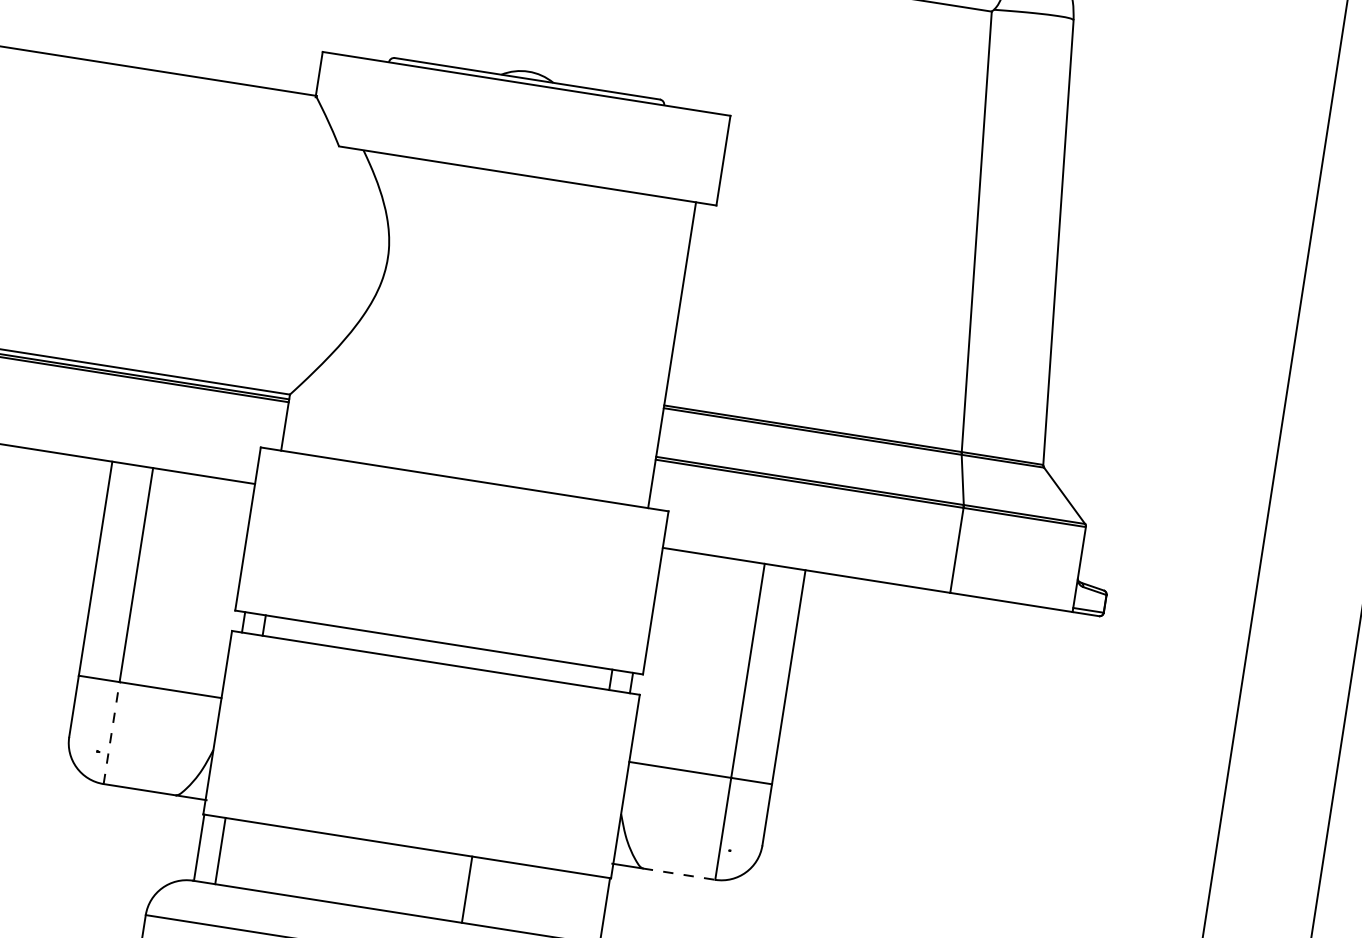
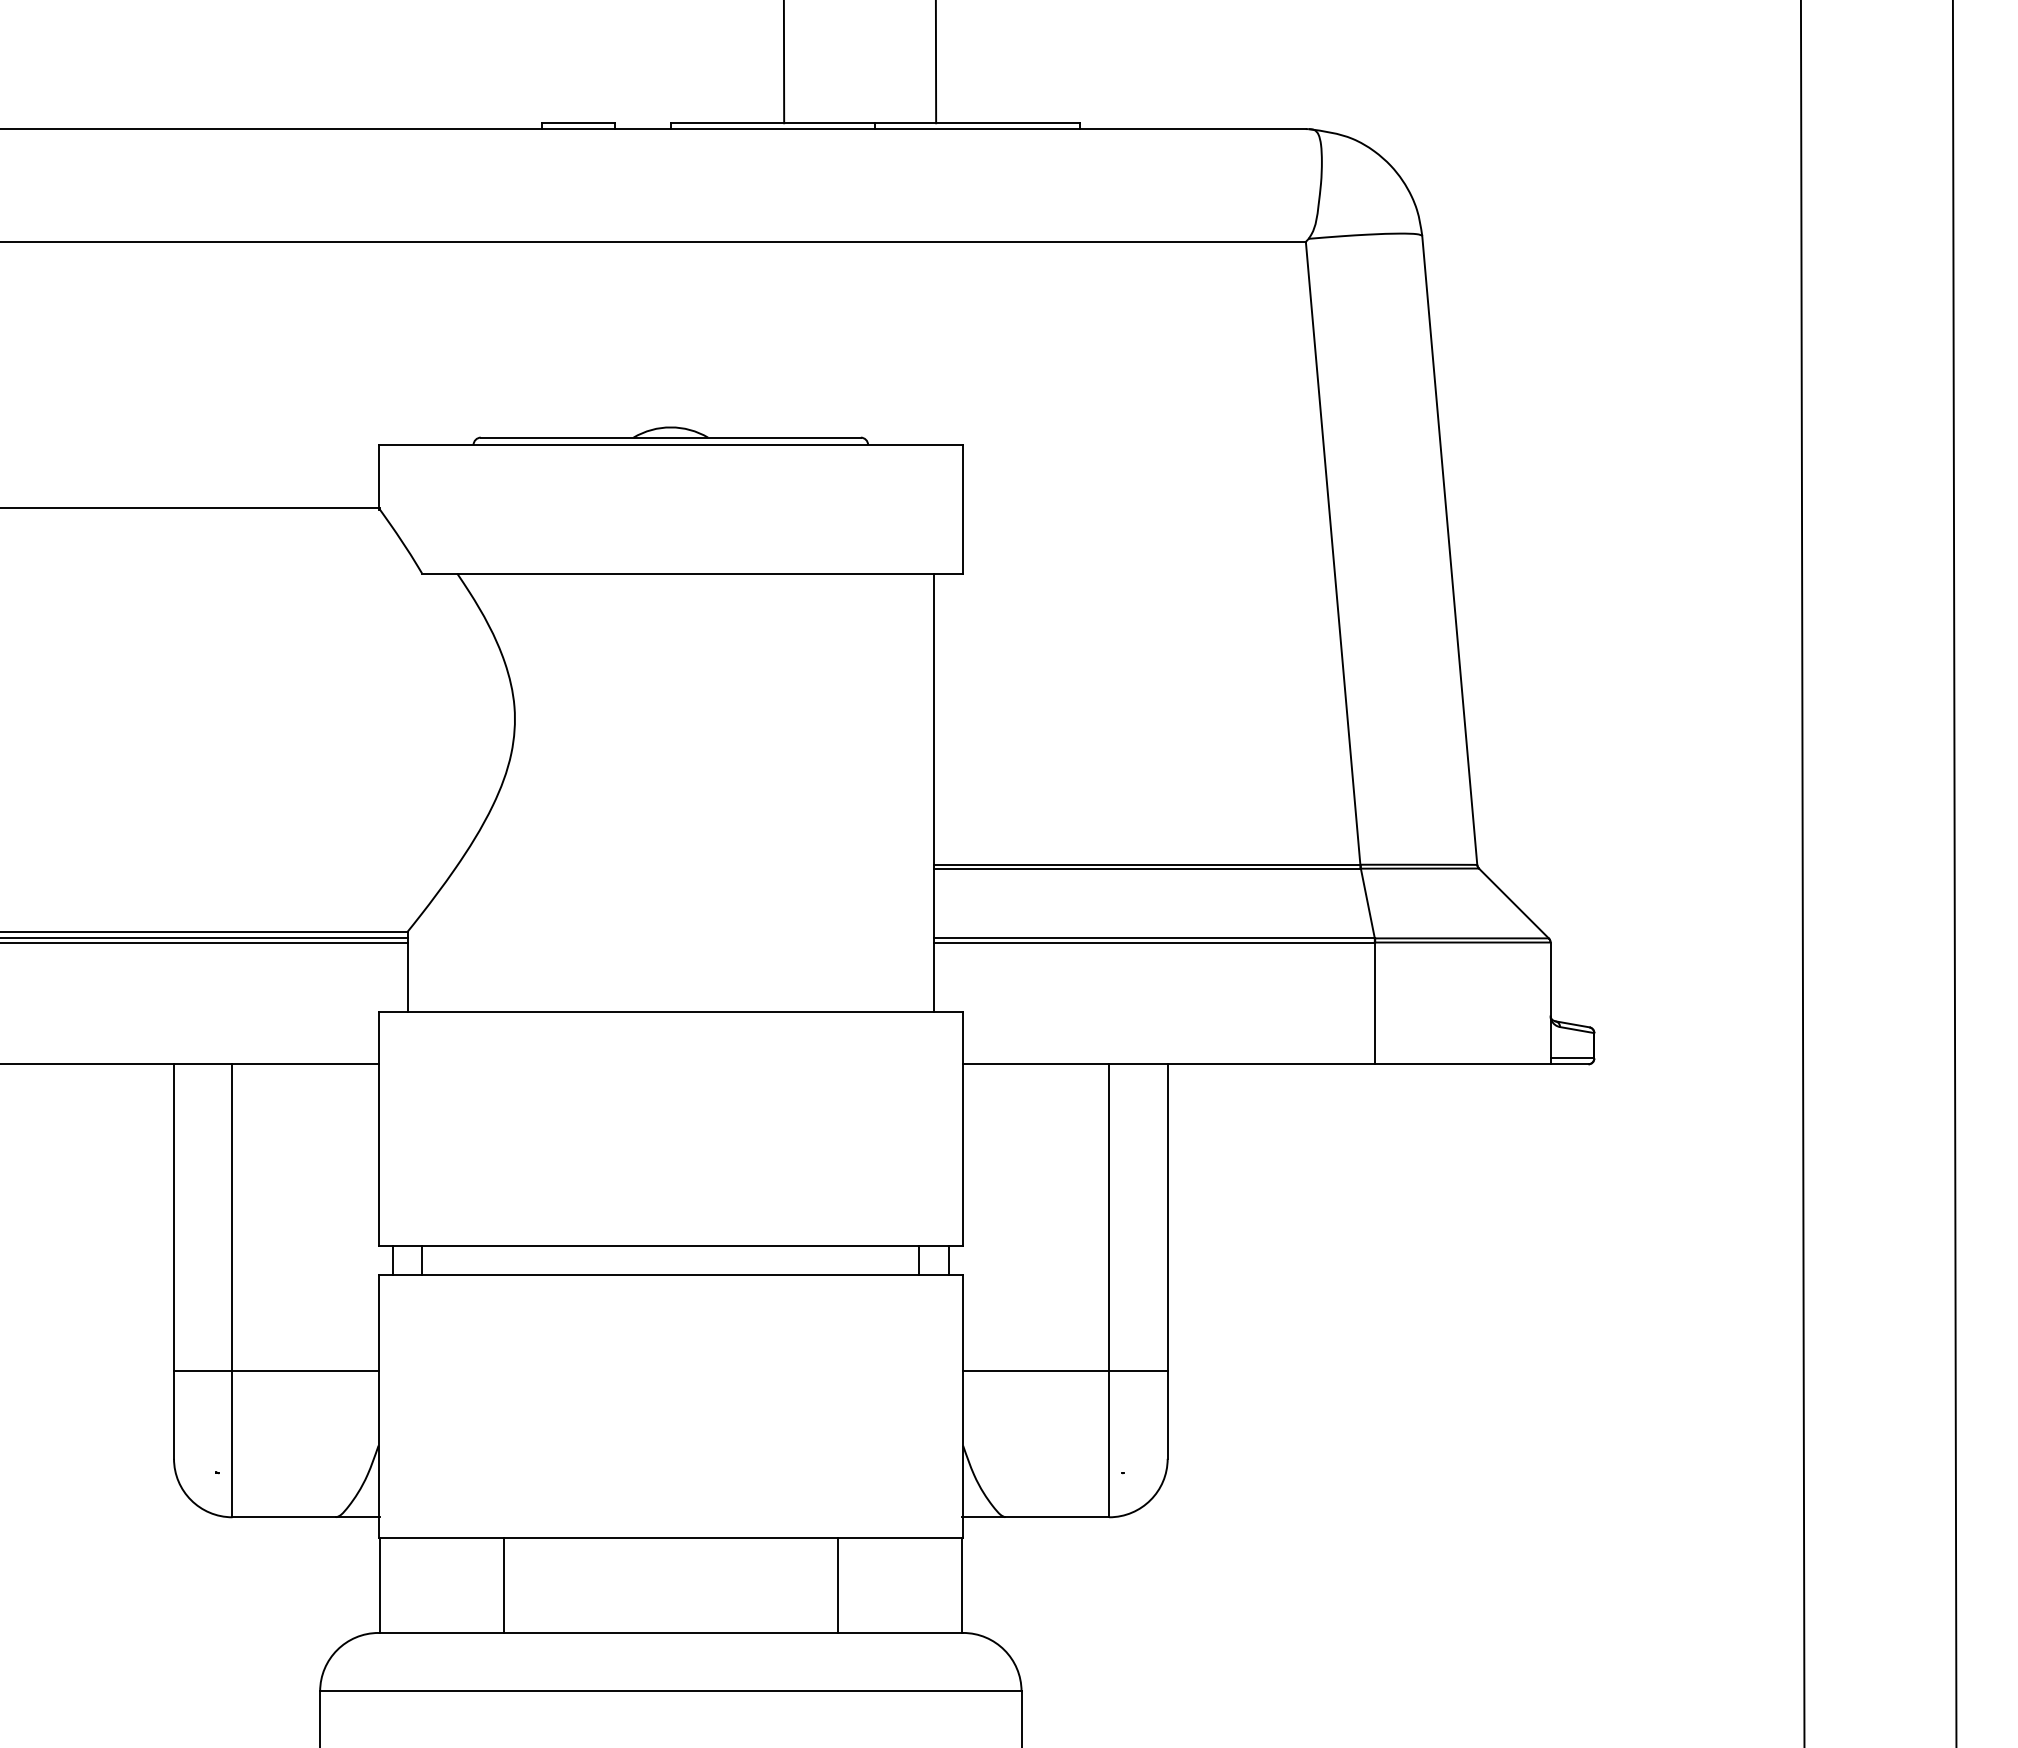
line: (111, 732) -> (232, 1443), dashed -> solid
line: (220, 850) -> (503, 1584), moved
line: (679, 874) -> (1057, 1517), dashed -> solid
line: (467, 889) -> (838, 1584), moved

